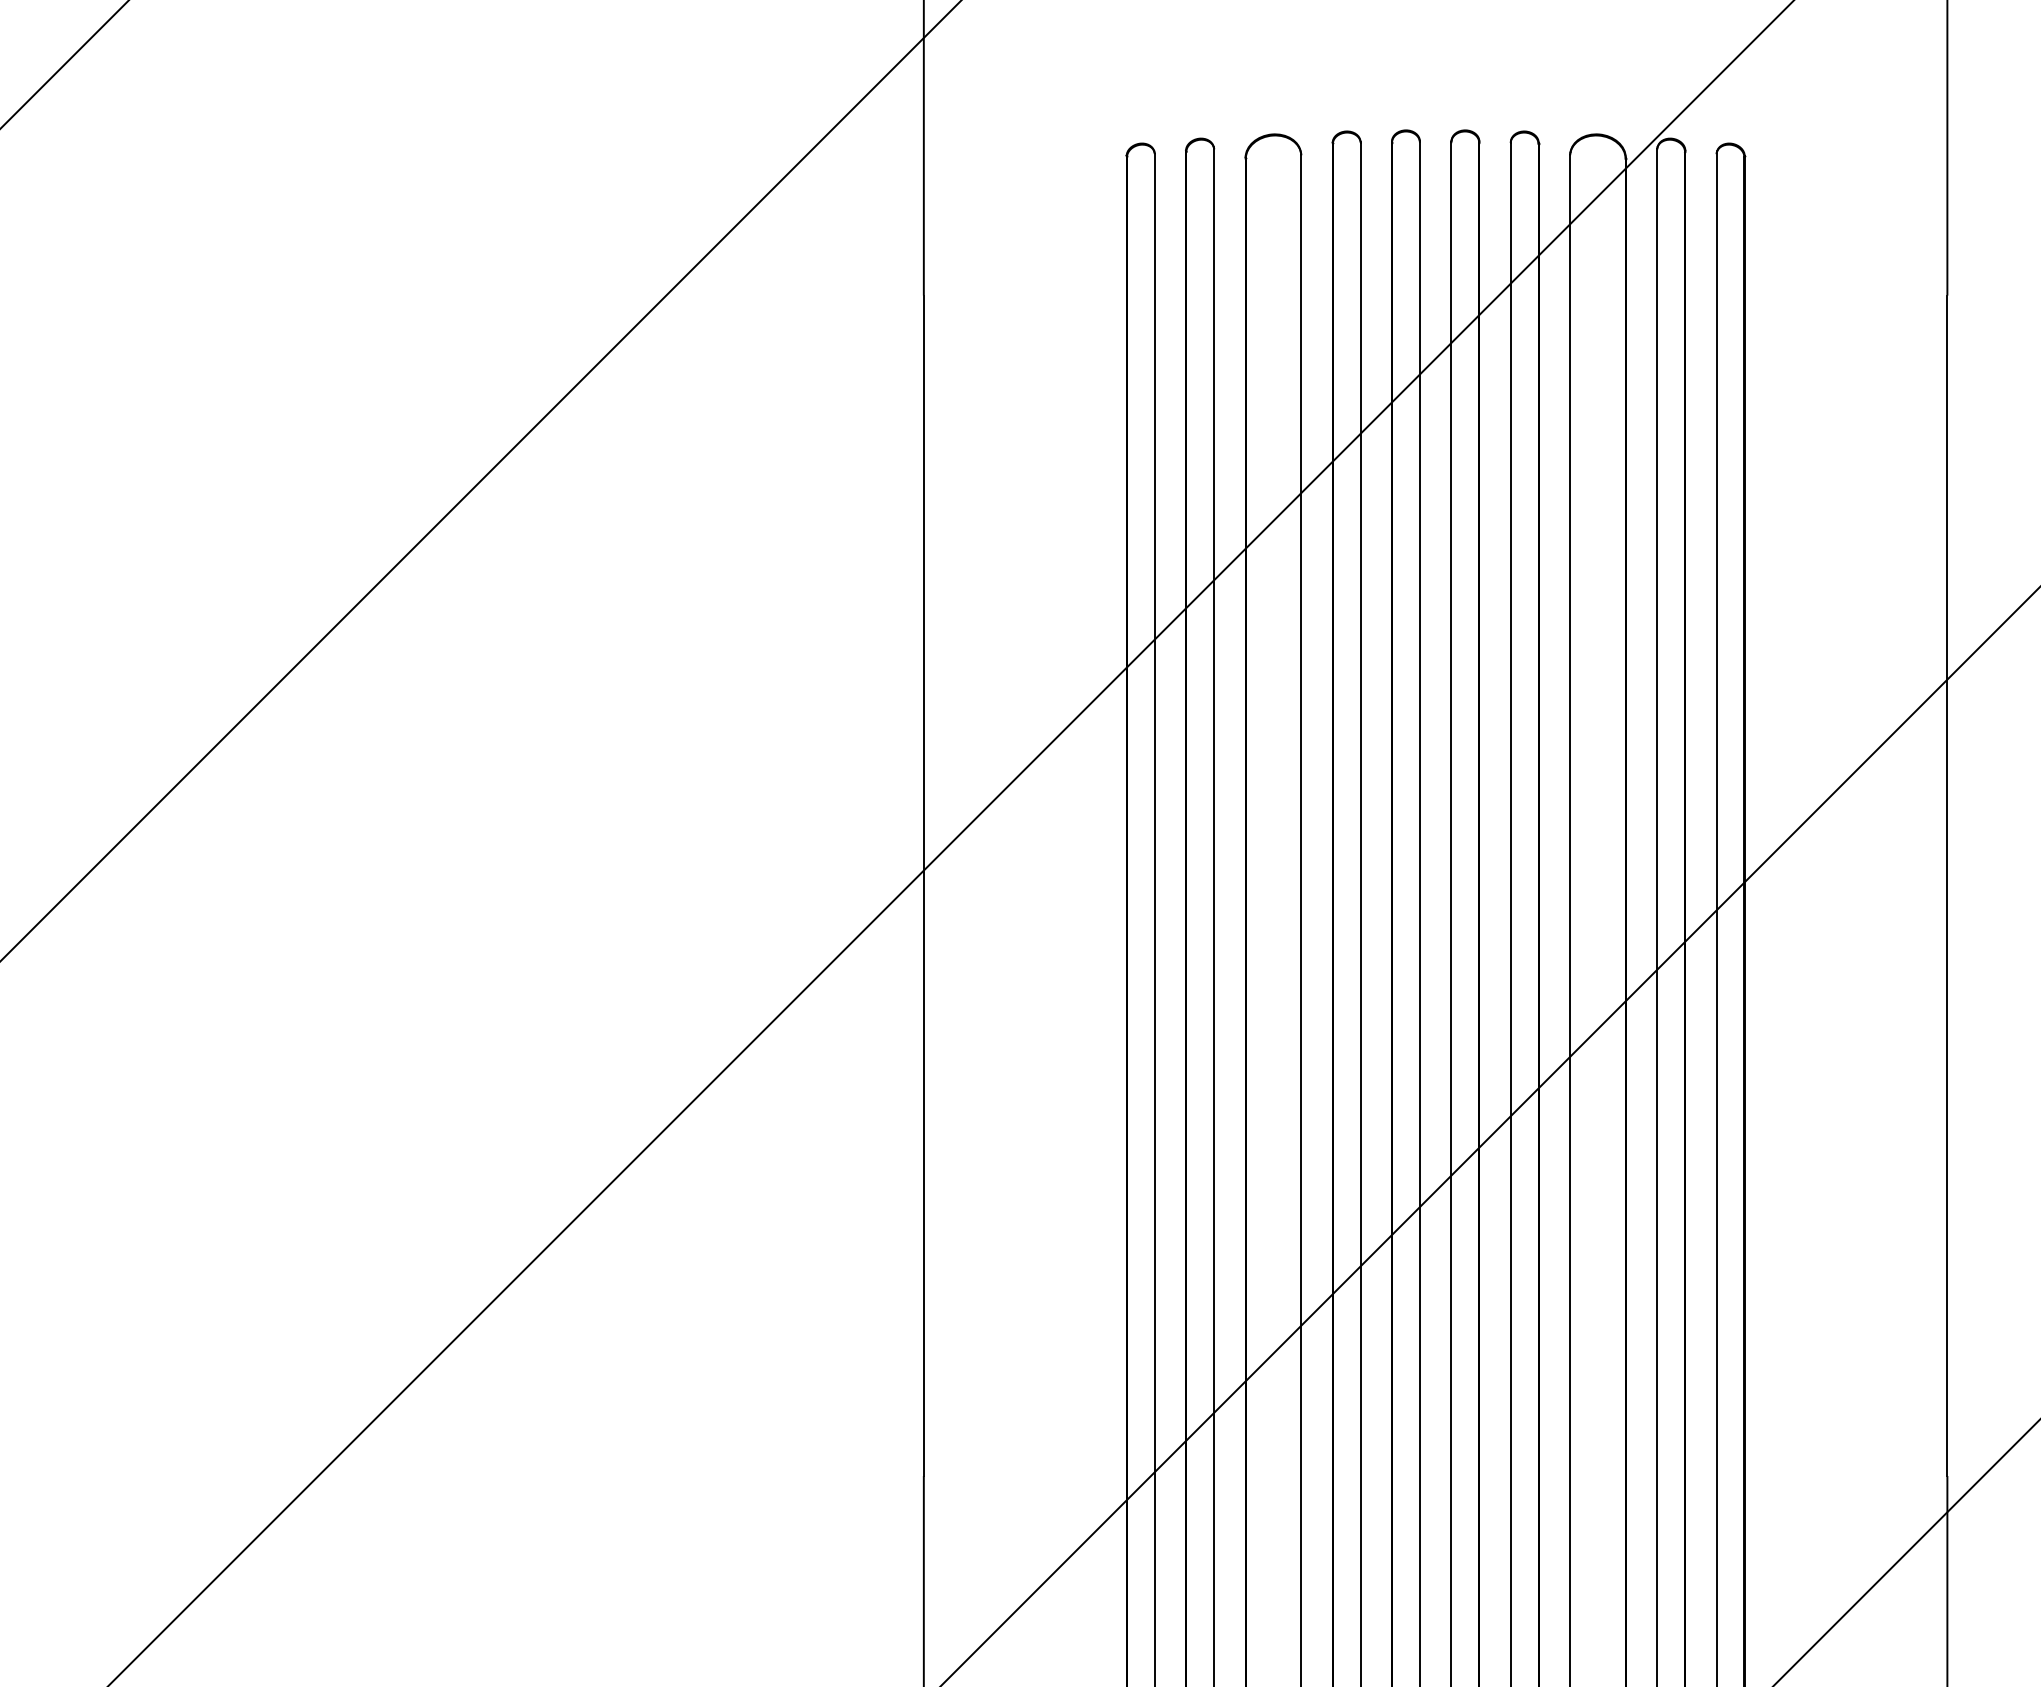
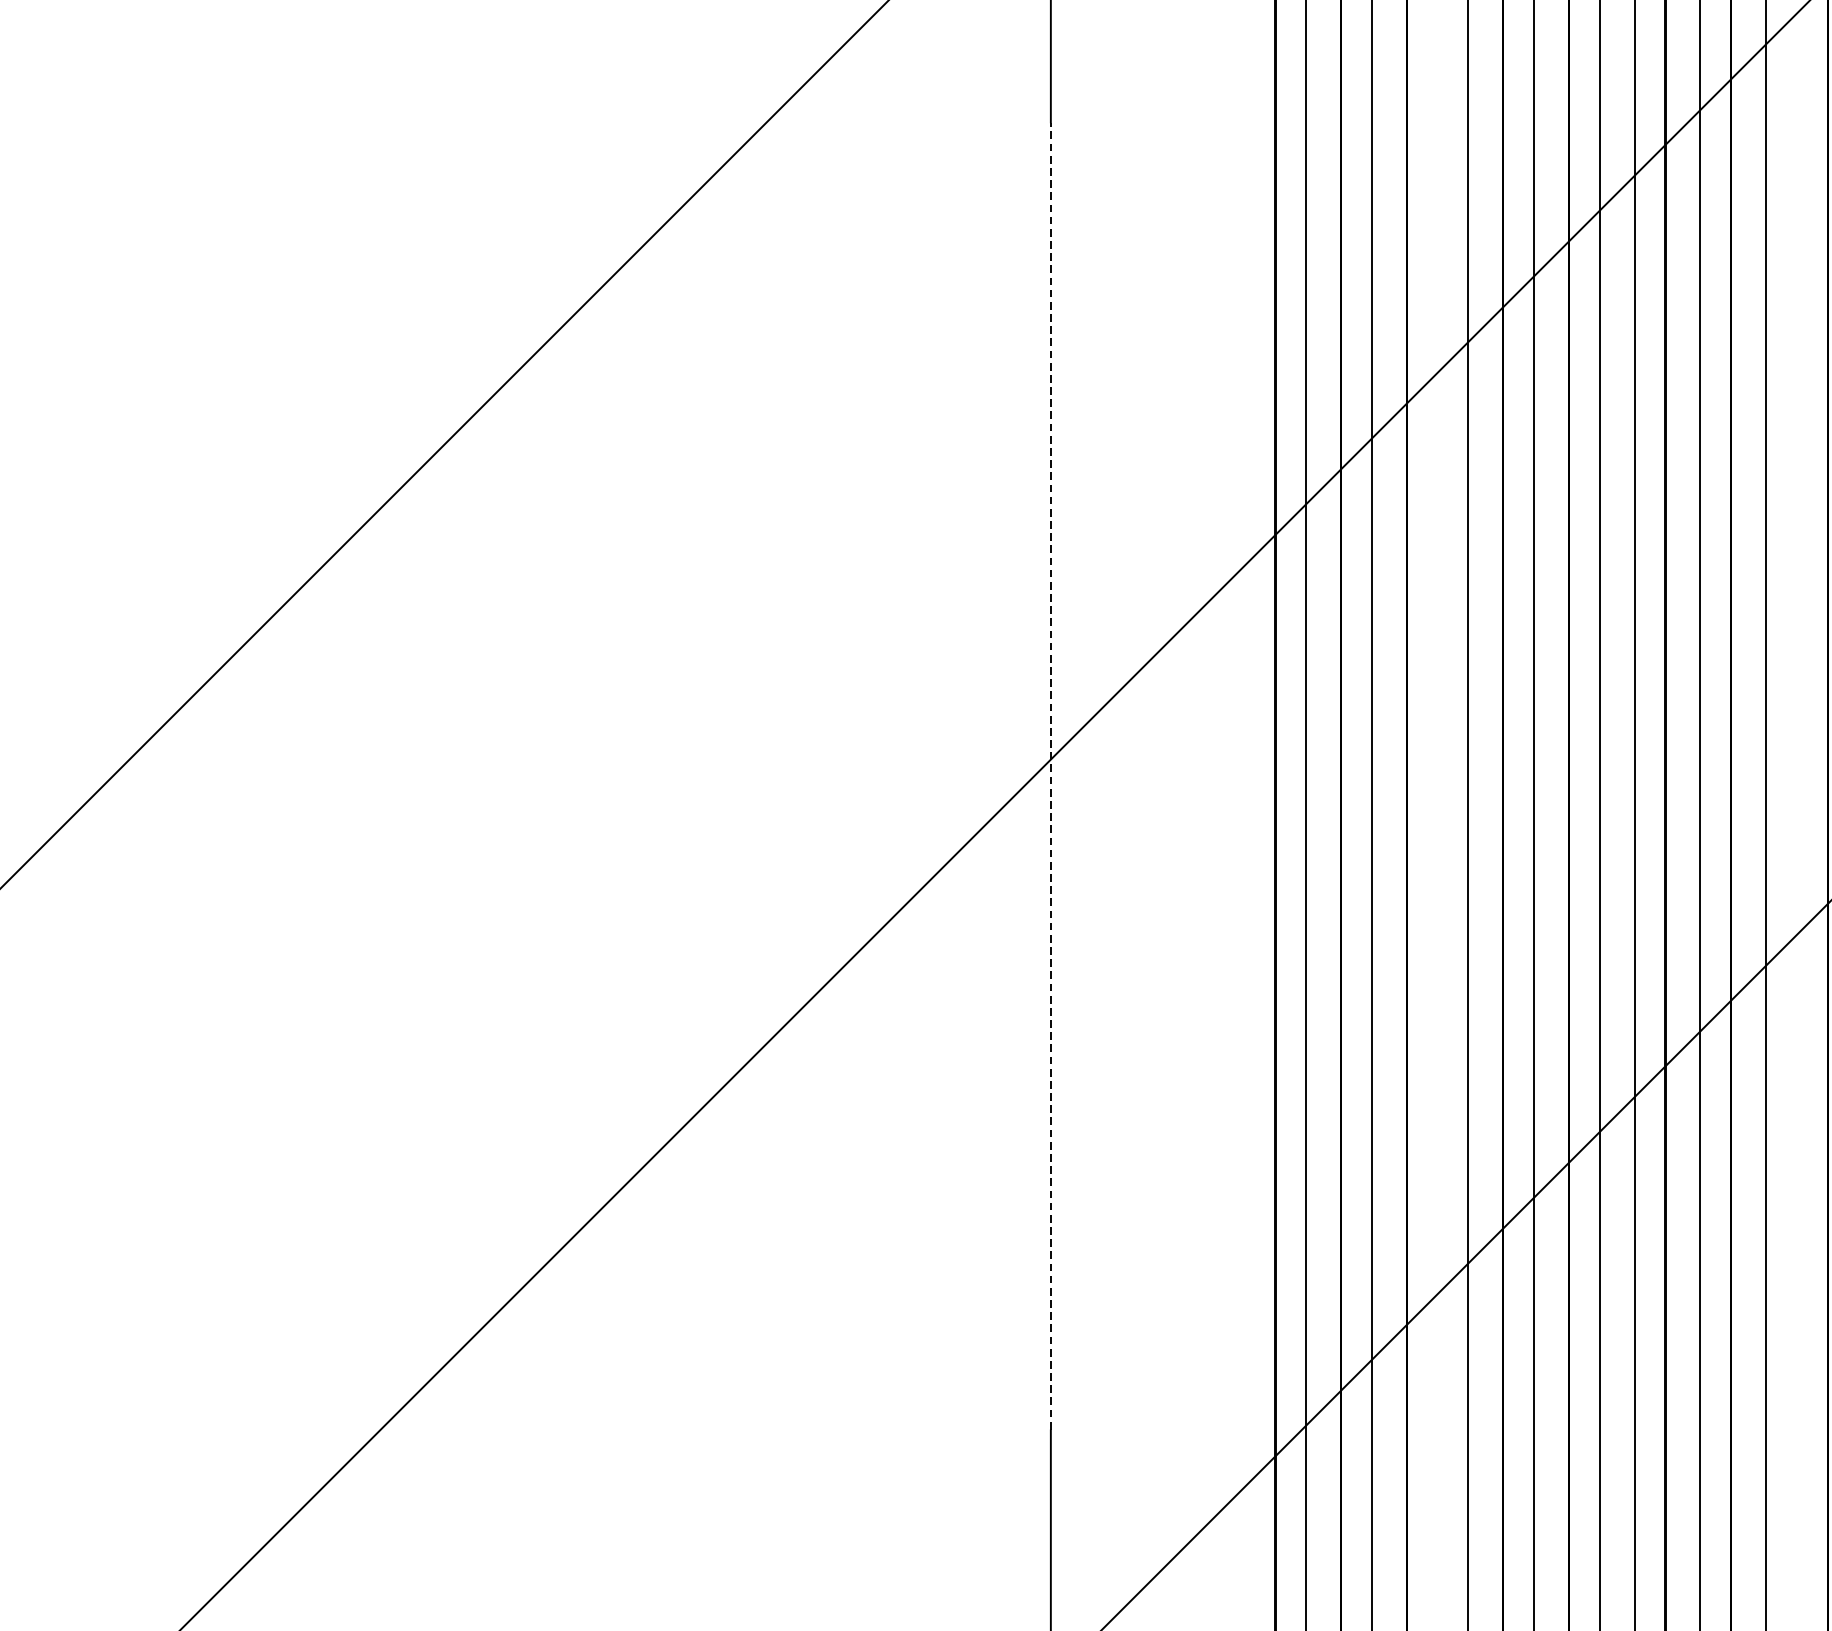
line: (923, 885) -> (1050, 776), solid -> dashed

